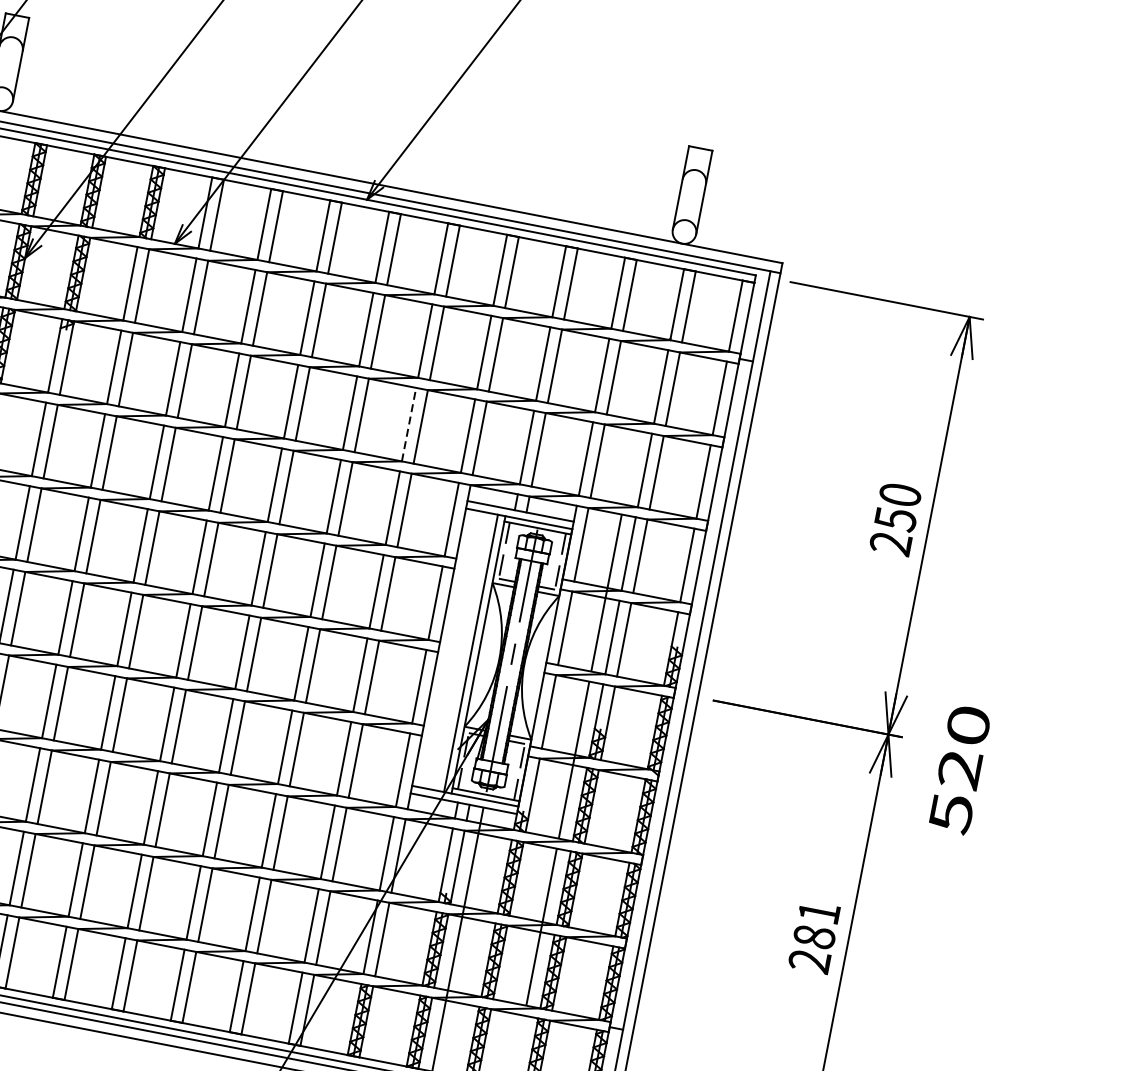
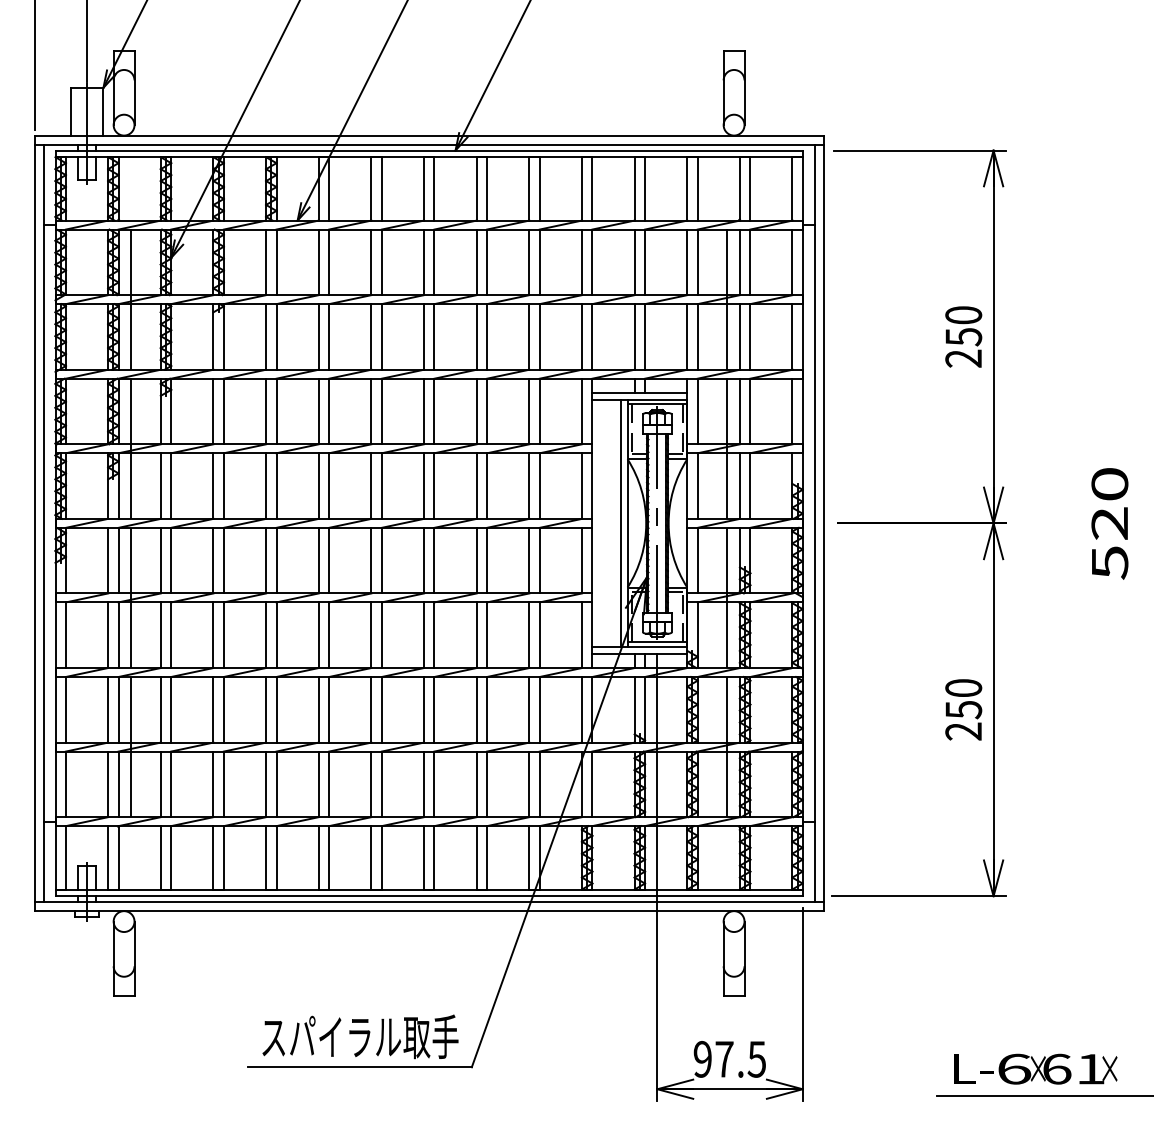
line: (409, 424) -> (529, 336), dashed -> solid
line: (639, 425) -> (727, 299), added
text: (959, 769) -> (1109, 523), moved
text: (816, 925) -> (963, 699), 281 -> 250

